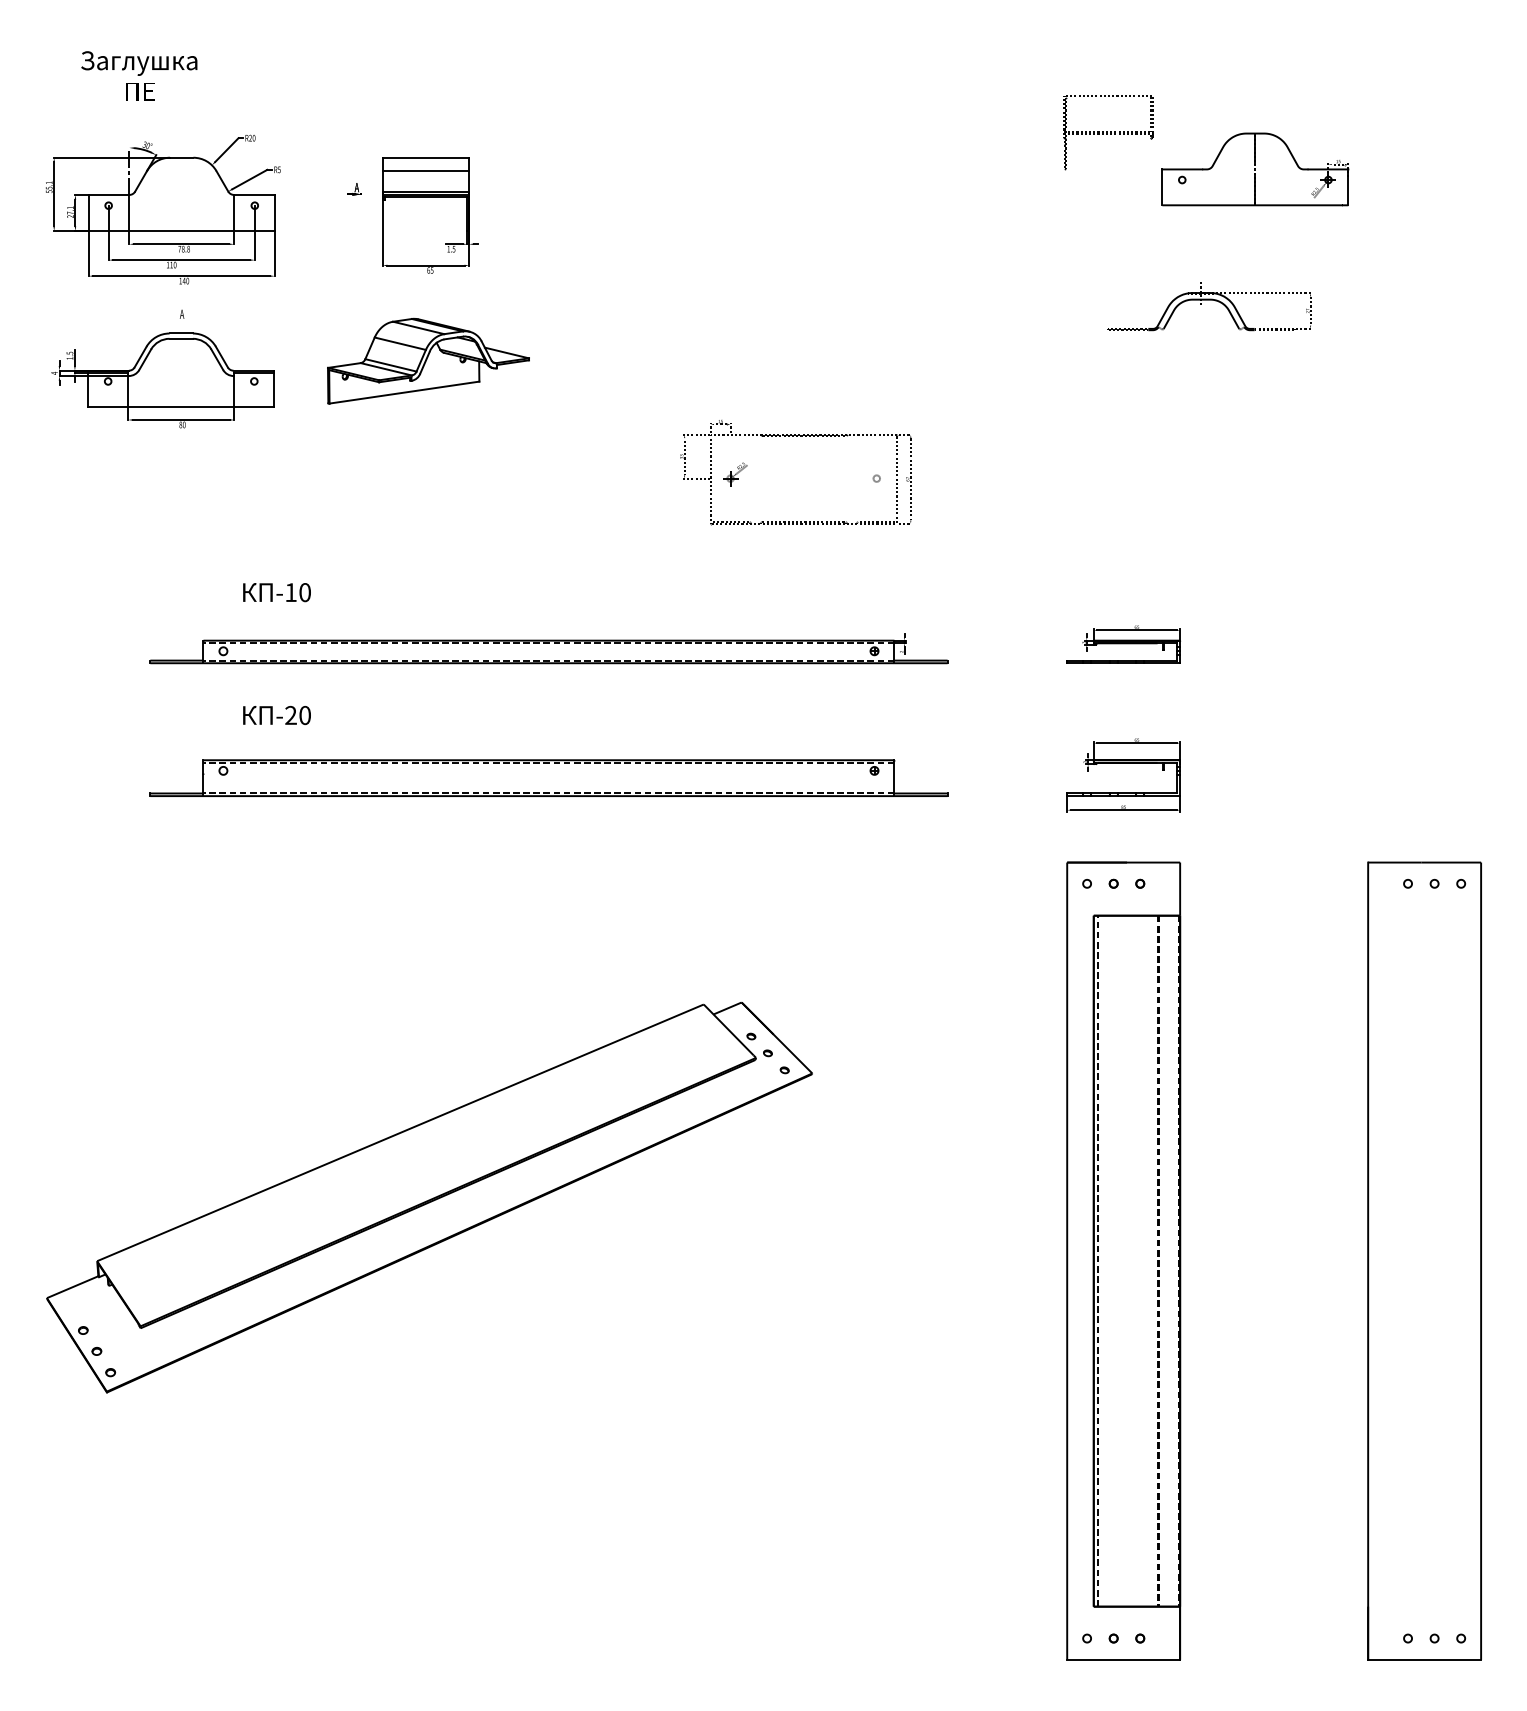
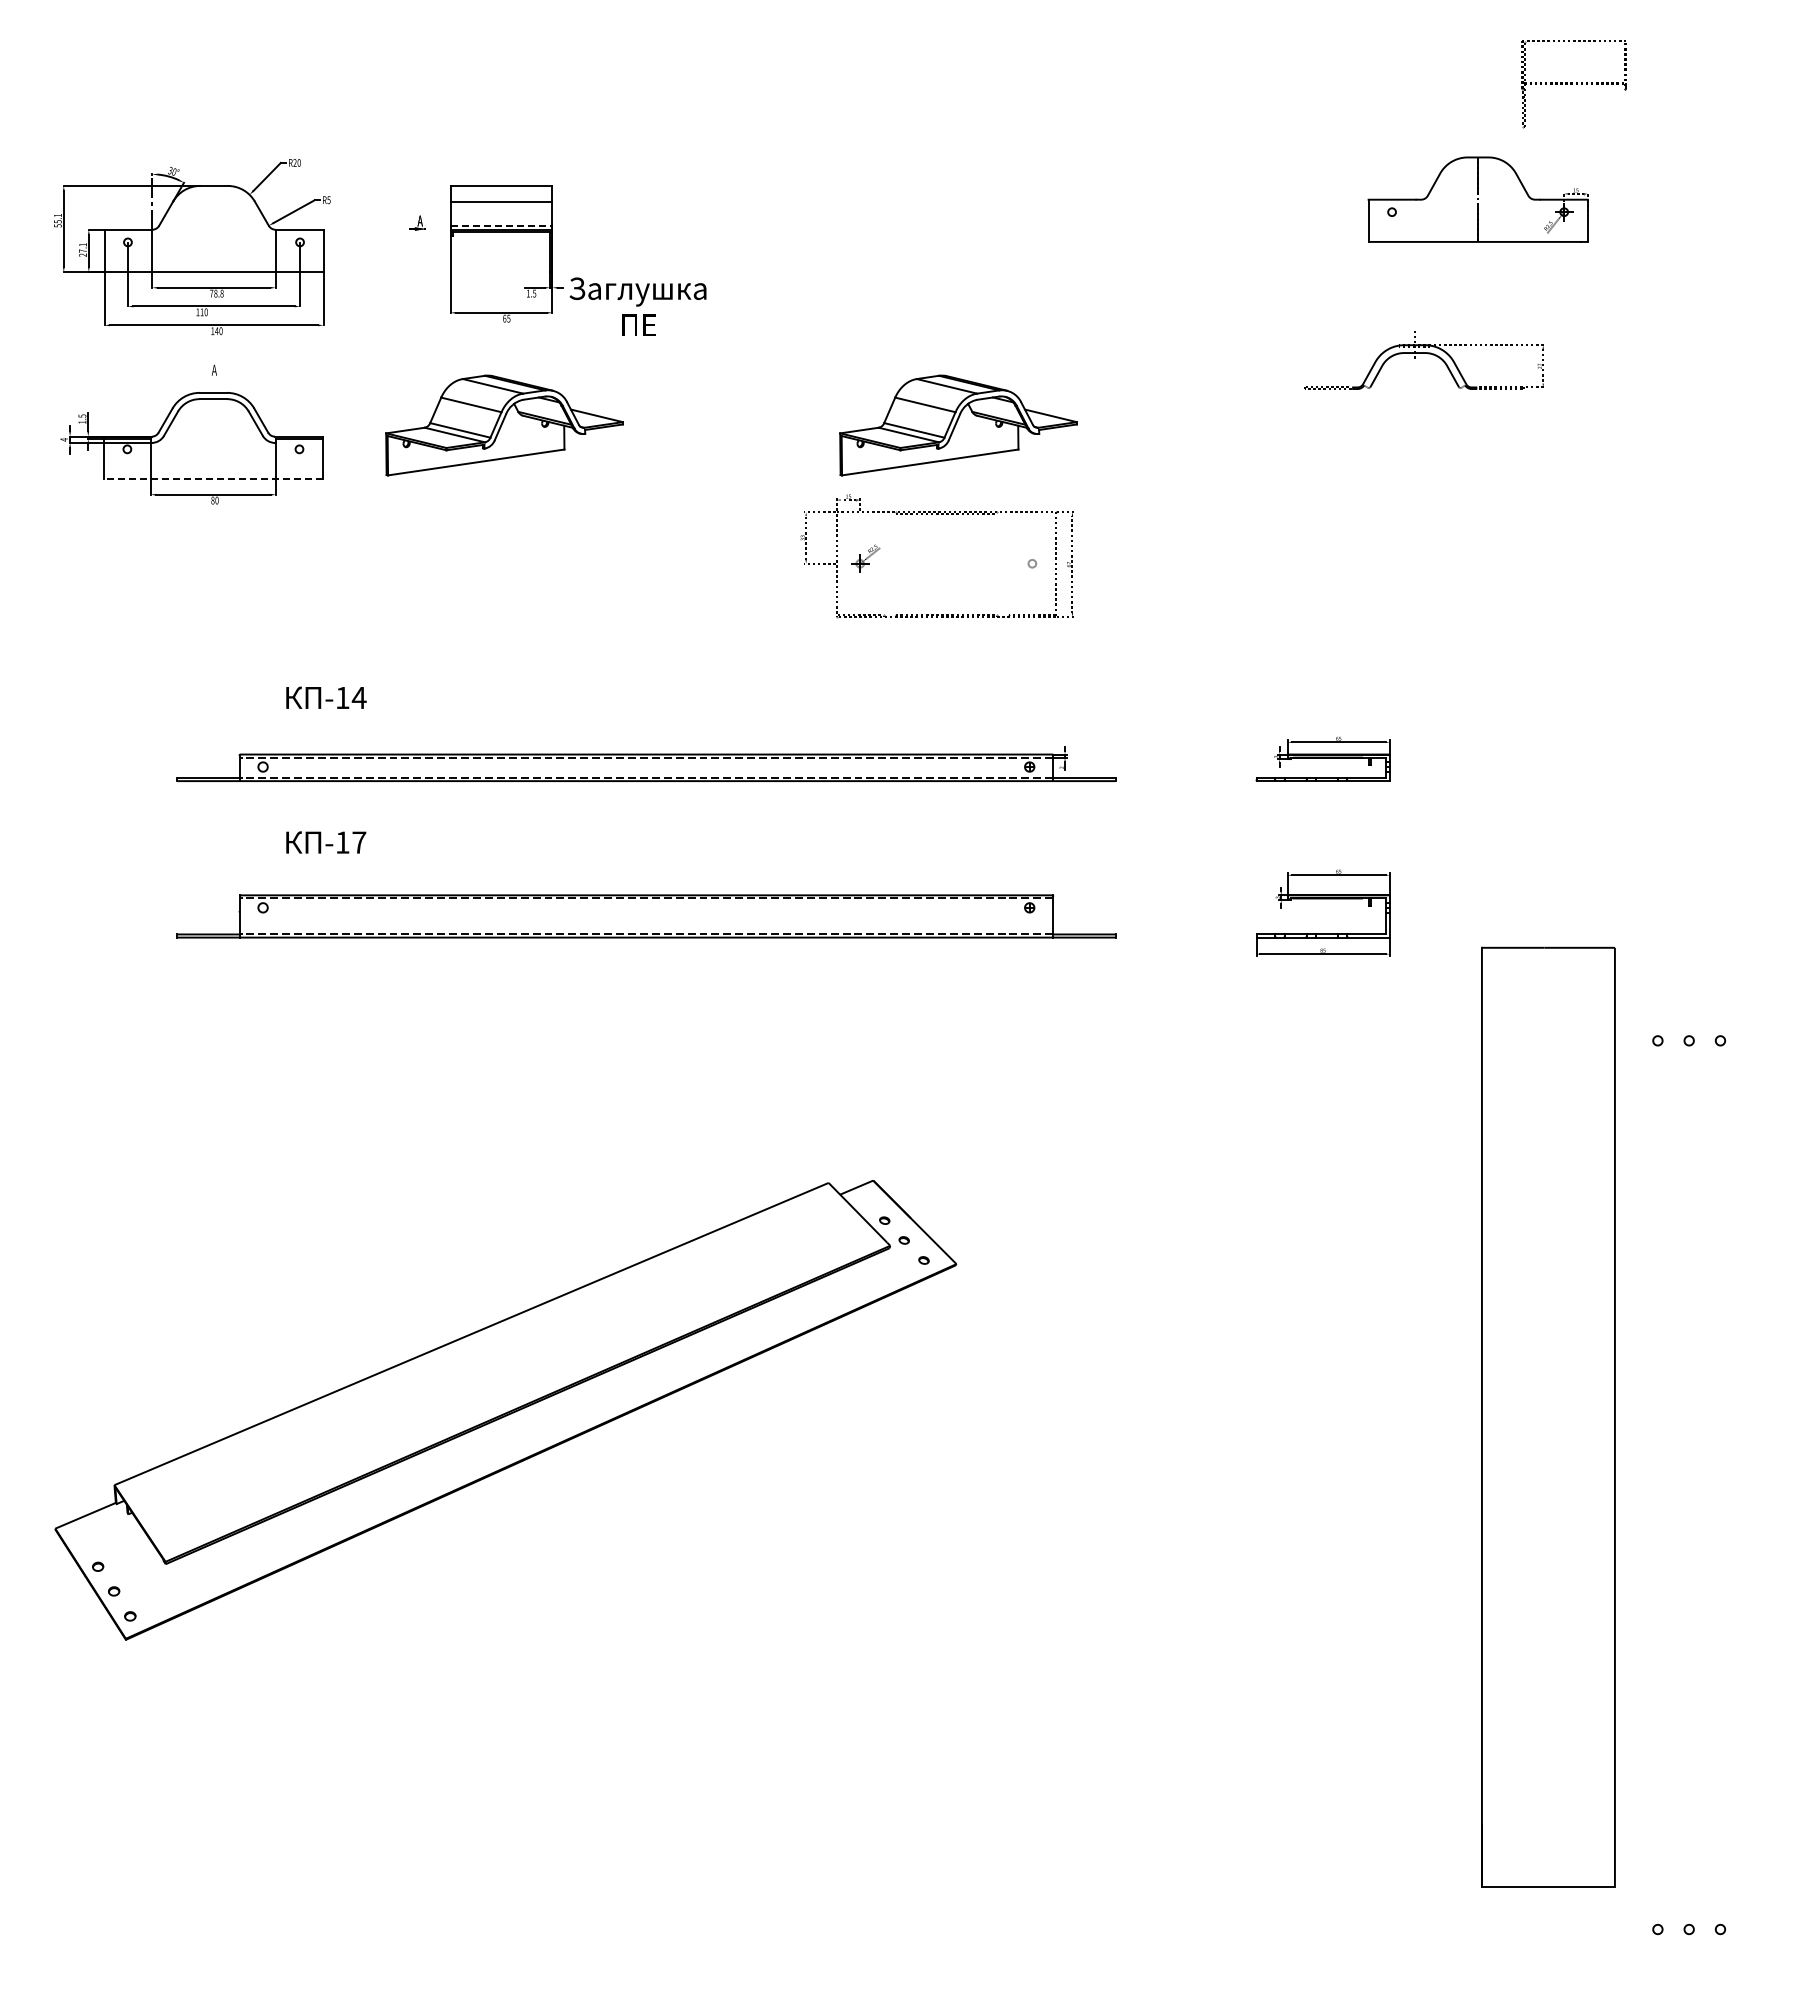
text: (138, 75) -> (637, 306), moved
part: (1107, 133) -> (1573, 84), moved
line: (425, 191) -> (501, 225), solid -> dashed
part: (814, 361) -> (958, 425), added
line: (181, 407) -> (213, 479), solid -> dashed
text: (304, 592) -> (358, 697), -10 -> -14
text: (297, 715) -> (350, 842), -20 -> -17
part: (1123, 1260) -> (1322, 1484), removed
part: (1424, 1260) -> (1548, 1416), moved

